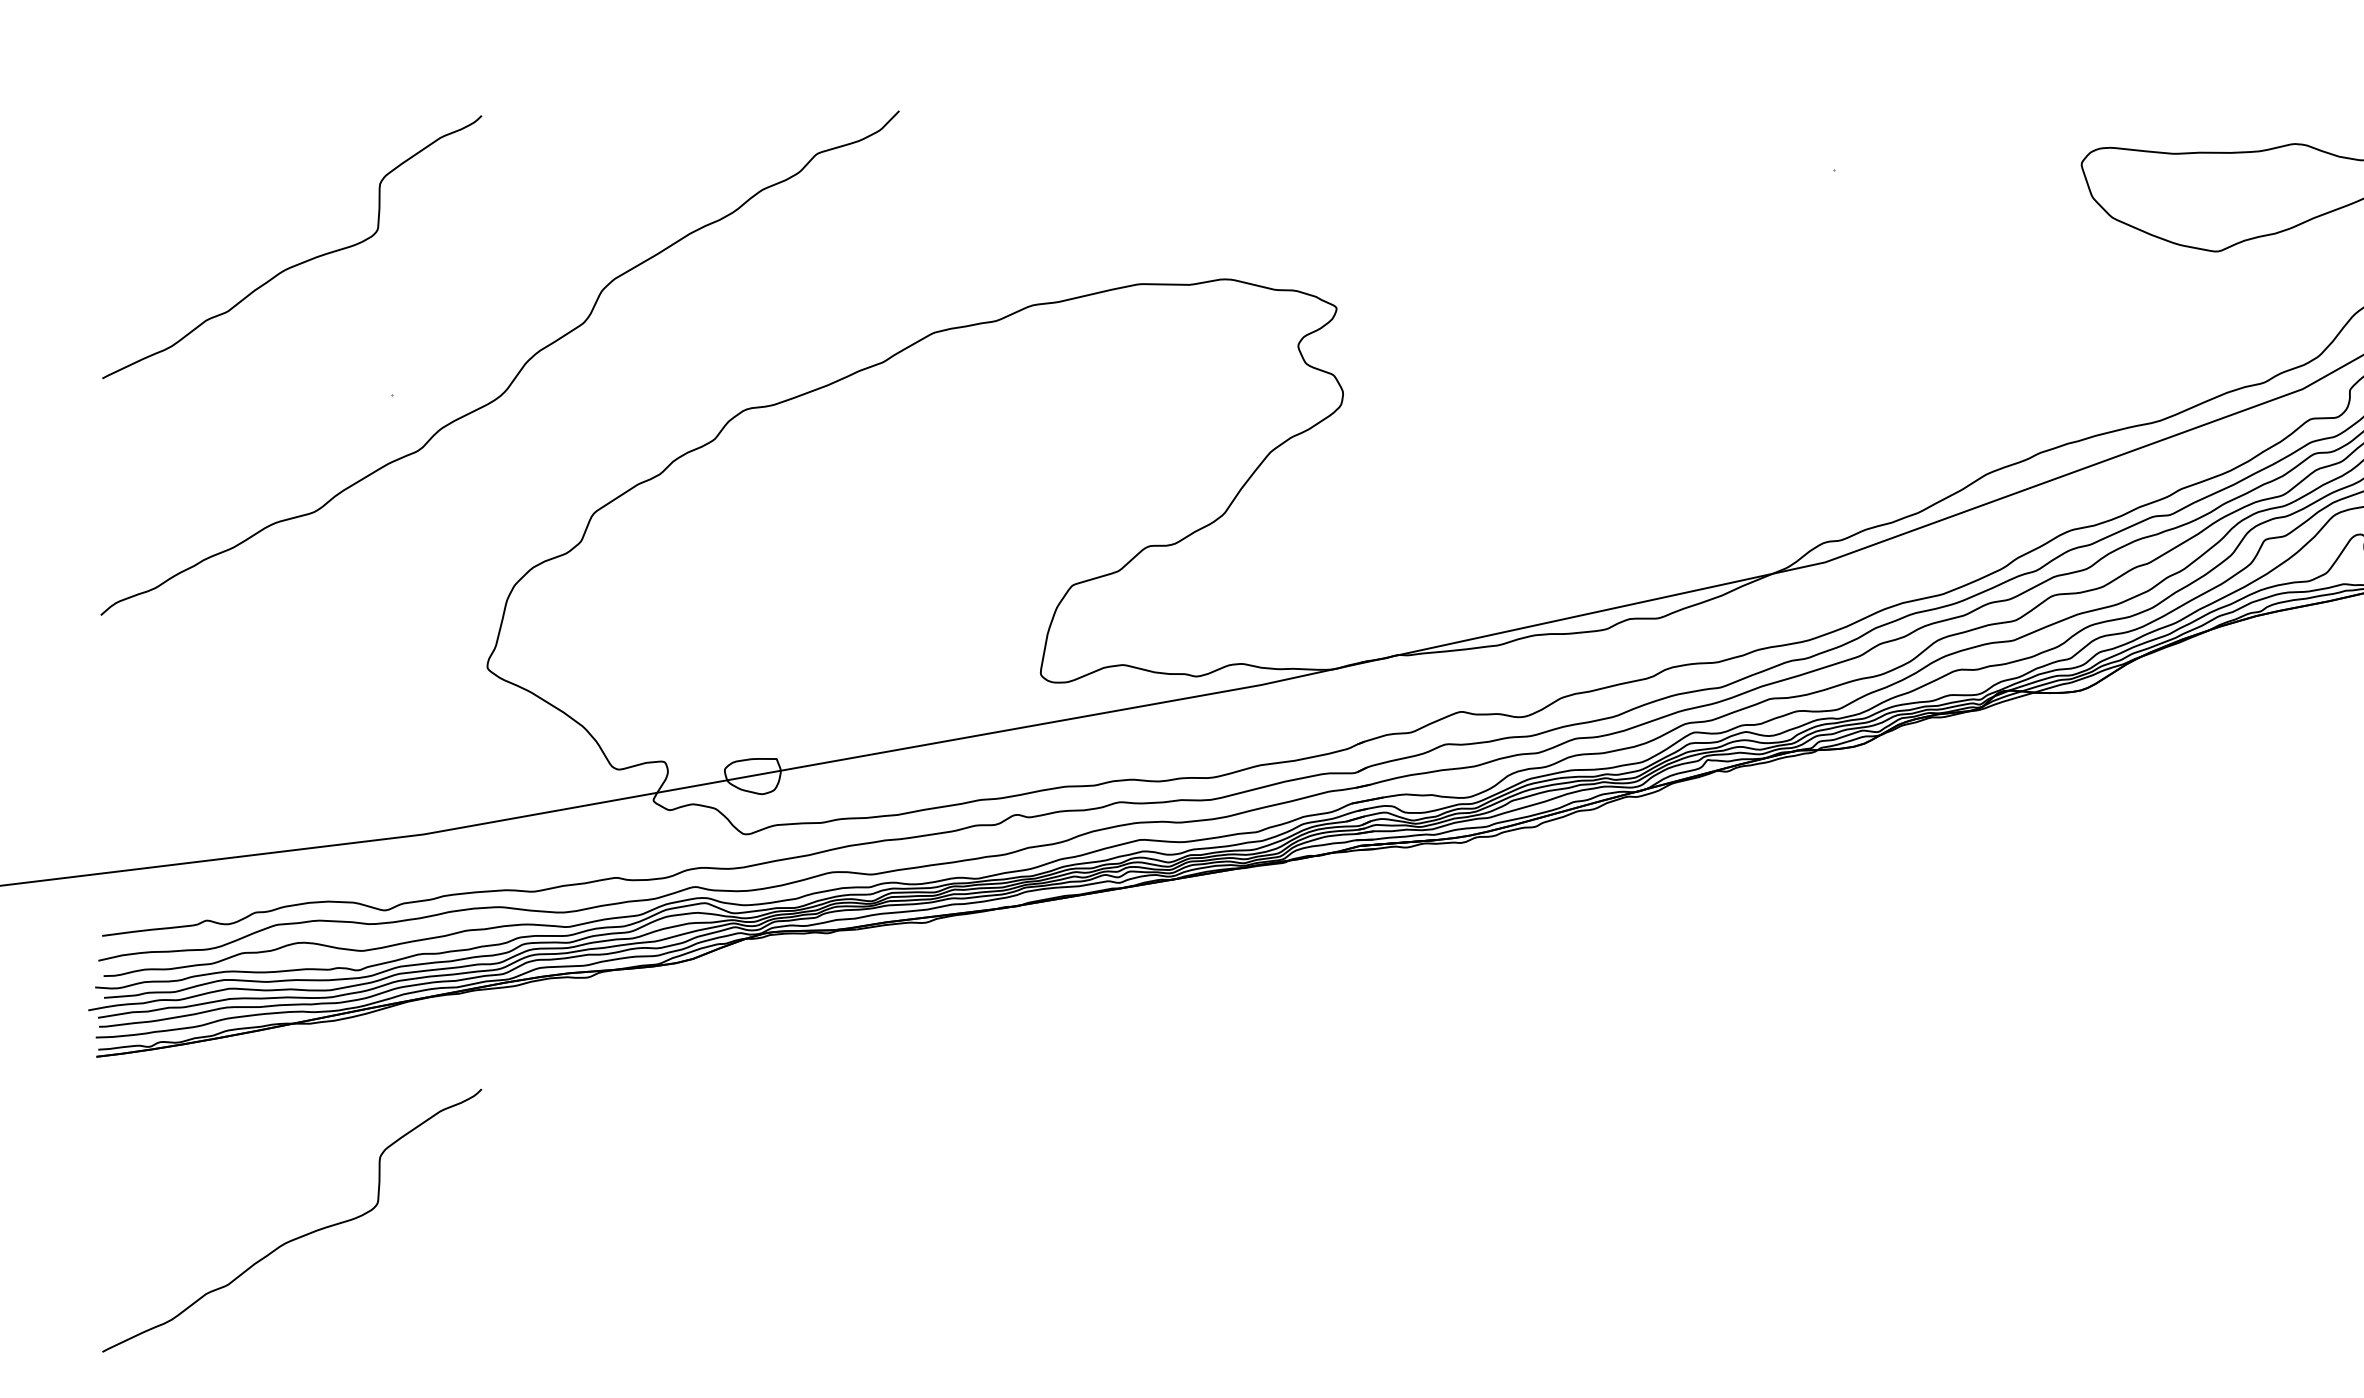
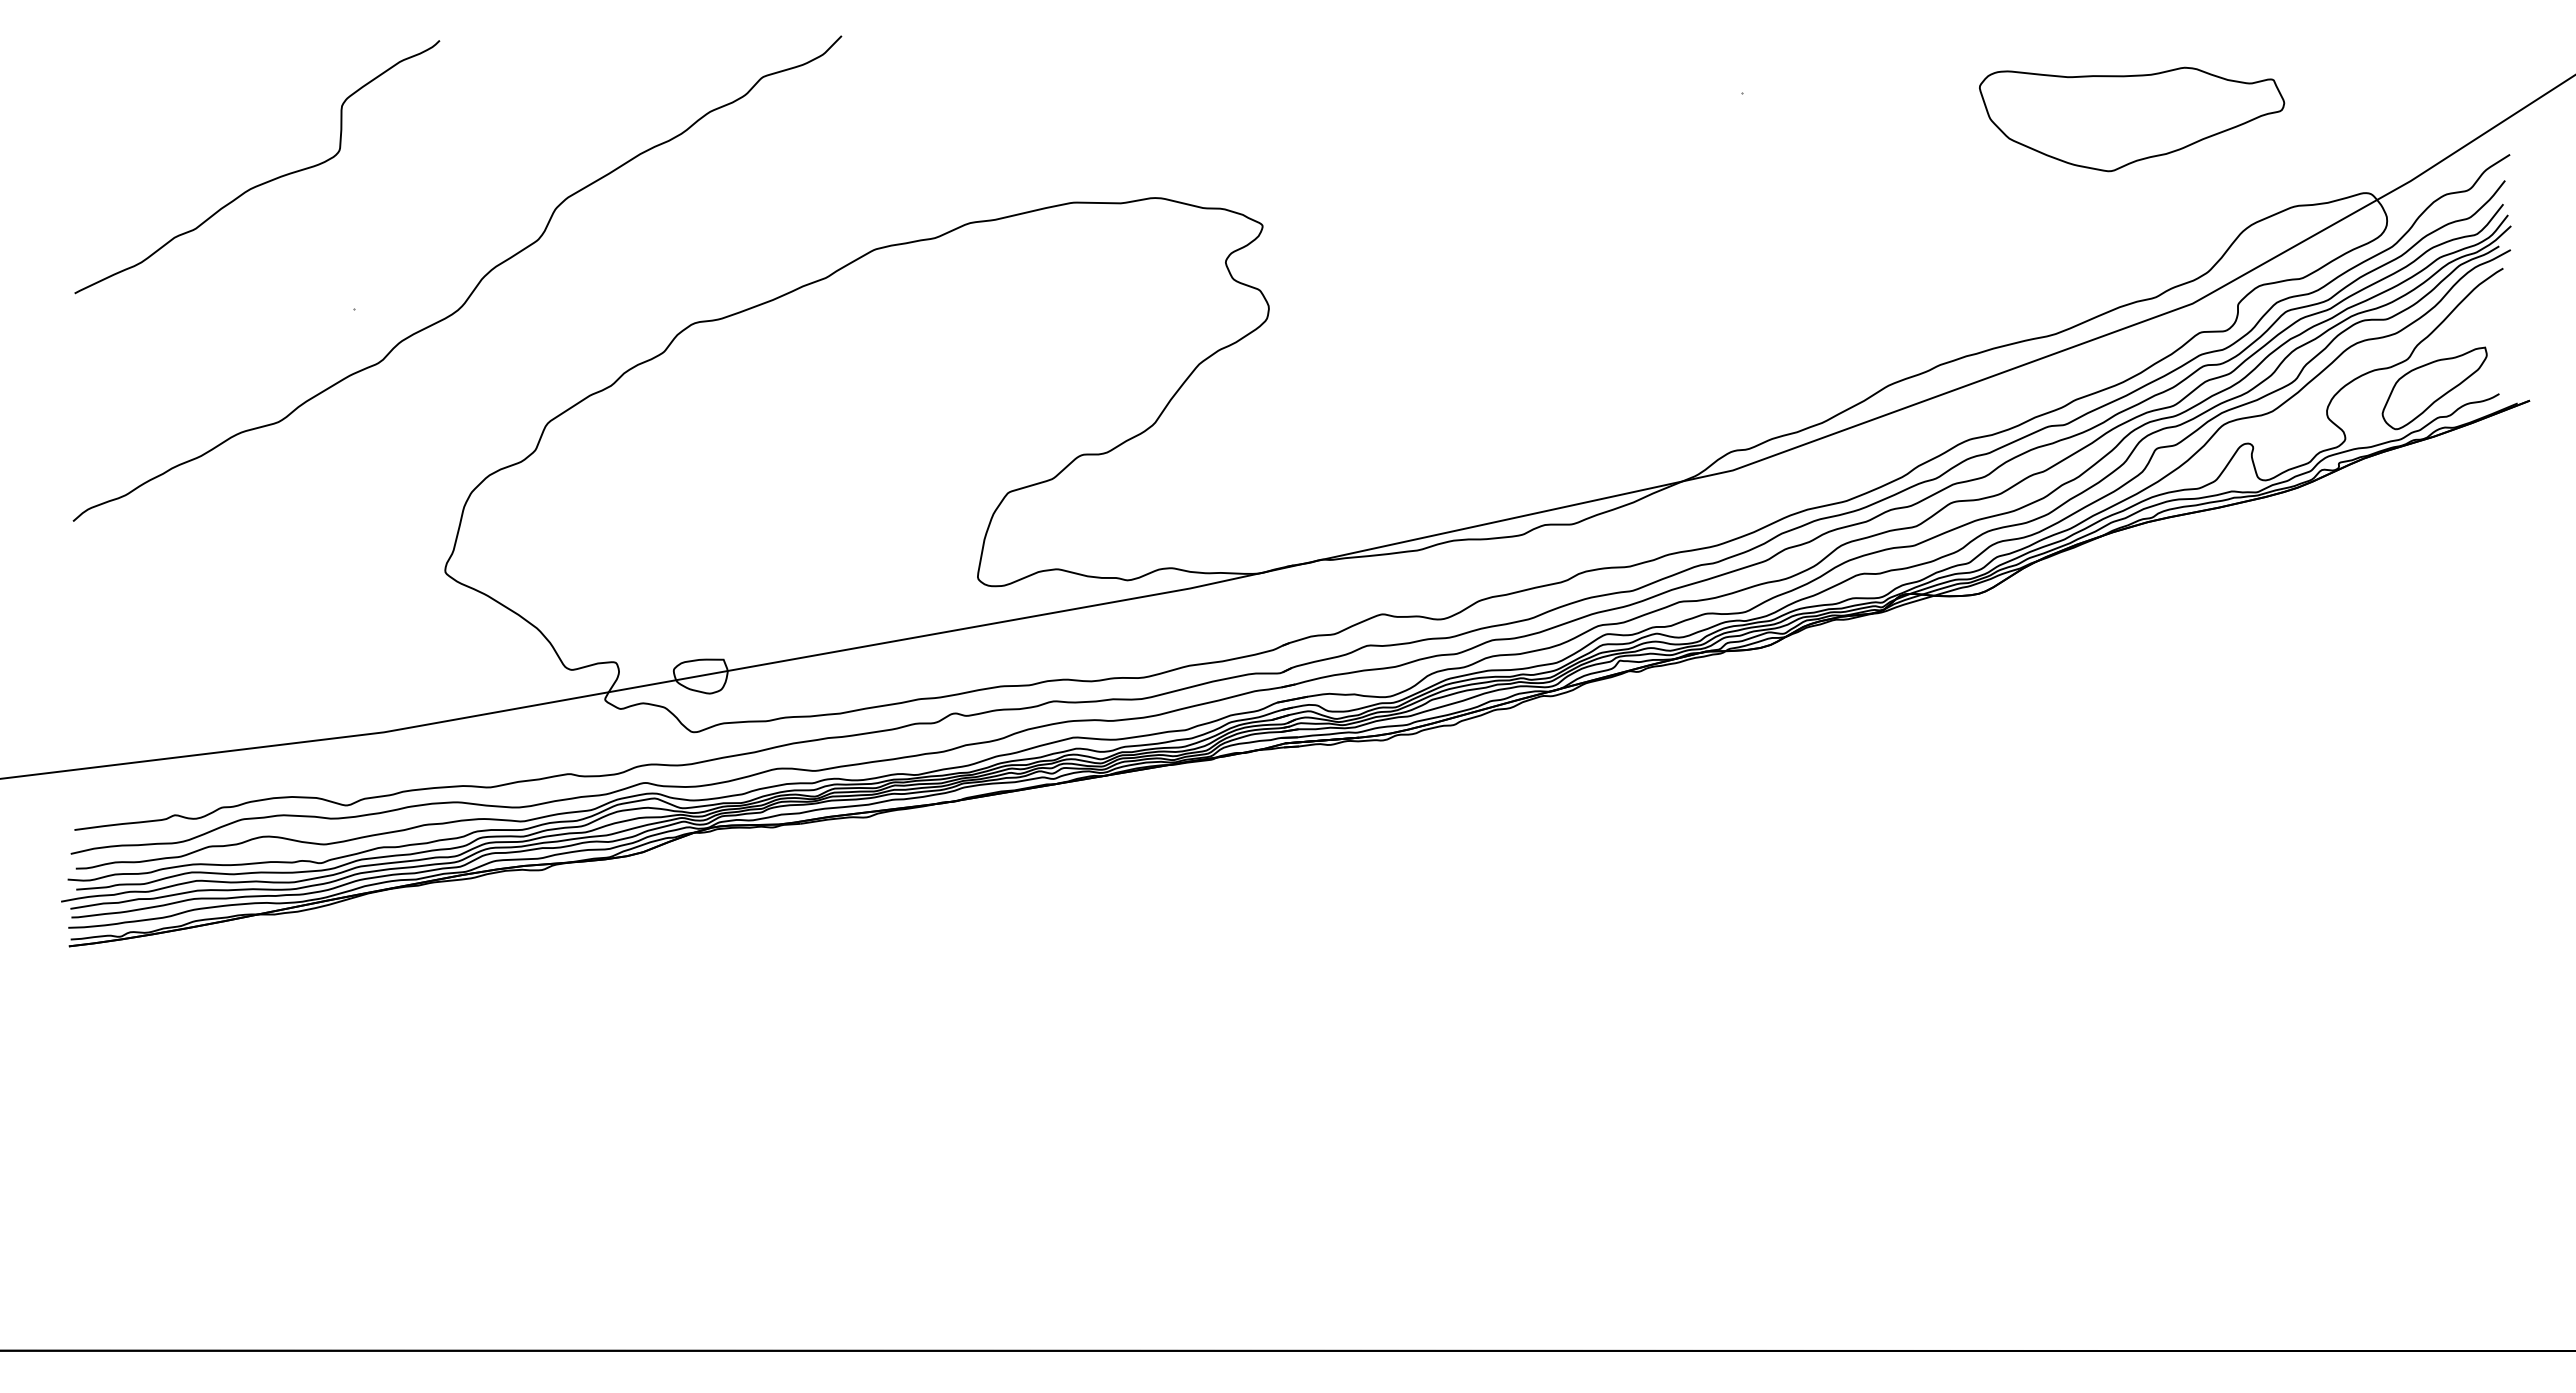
curve: (300, 1235) -> (265, 1118), removed

